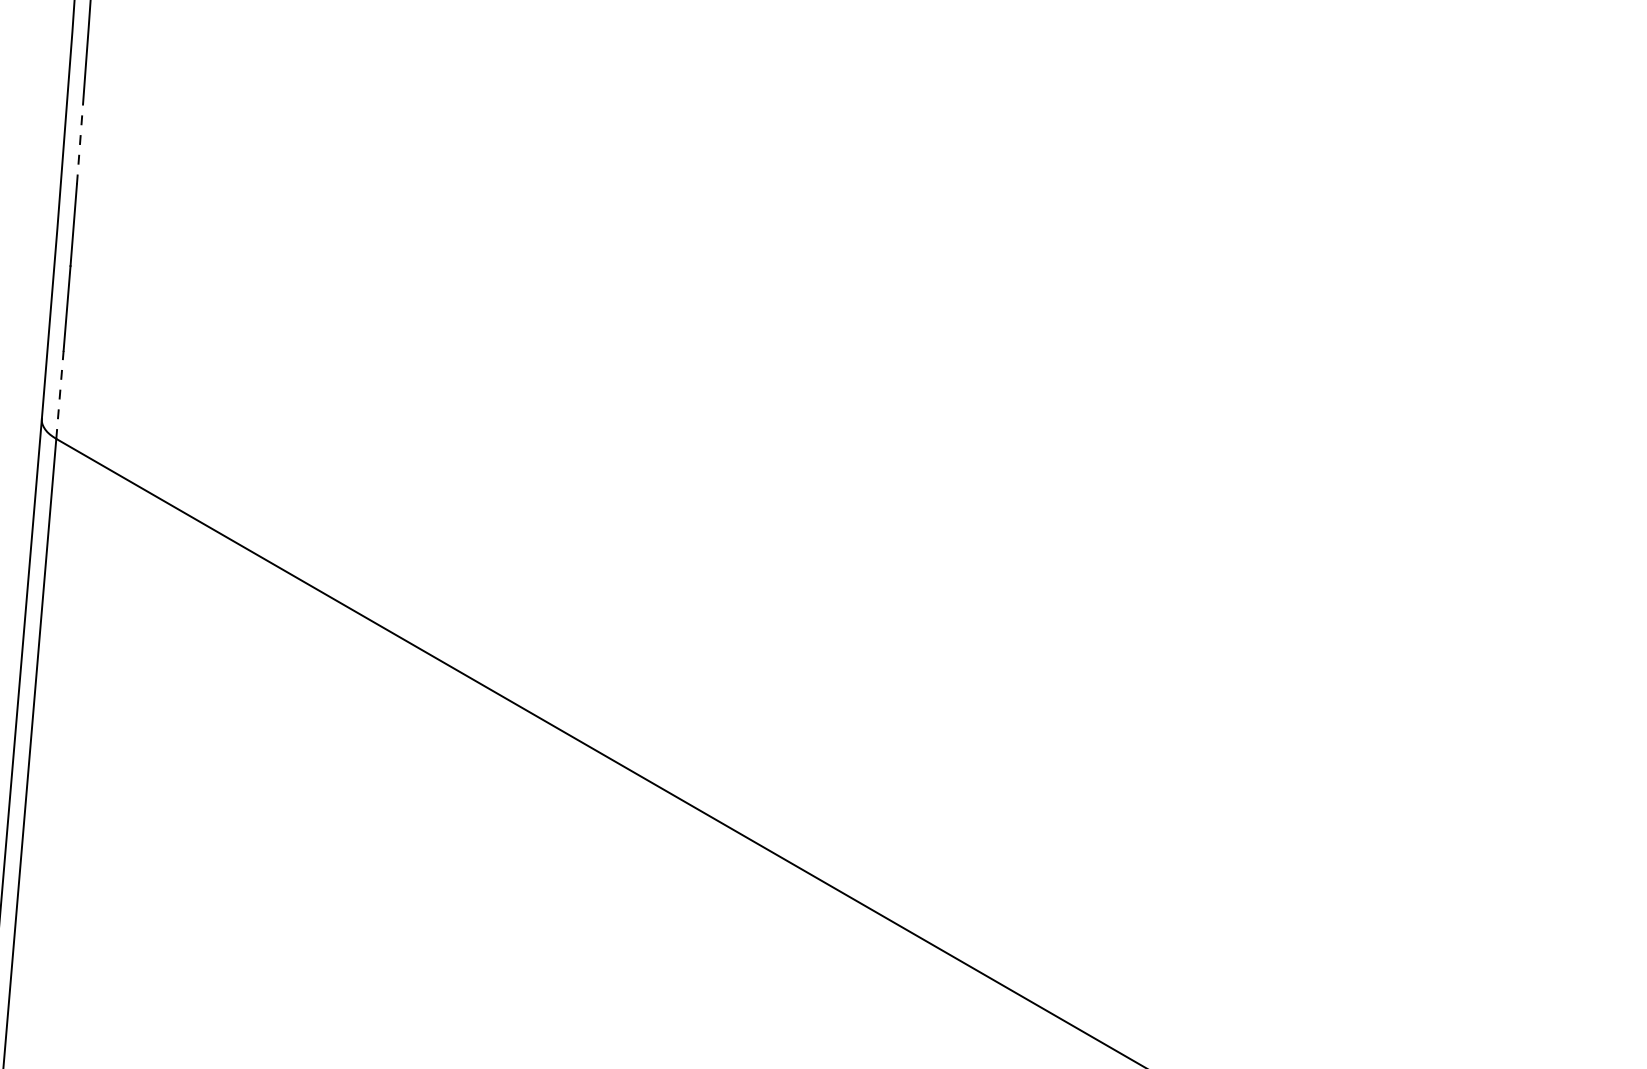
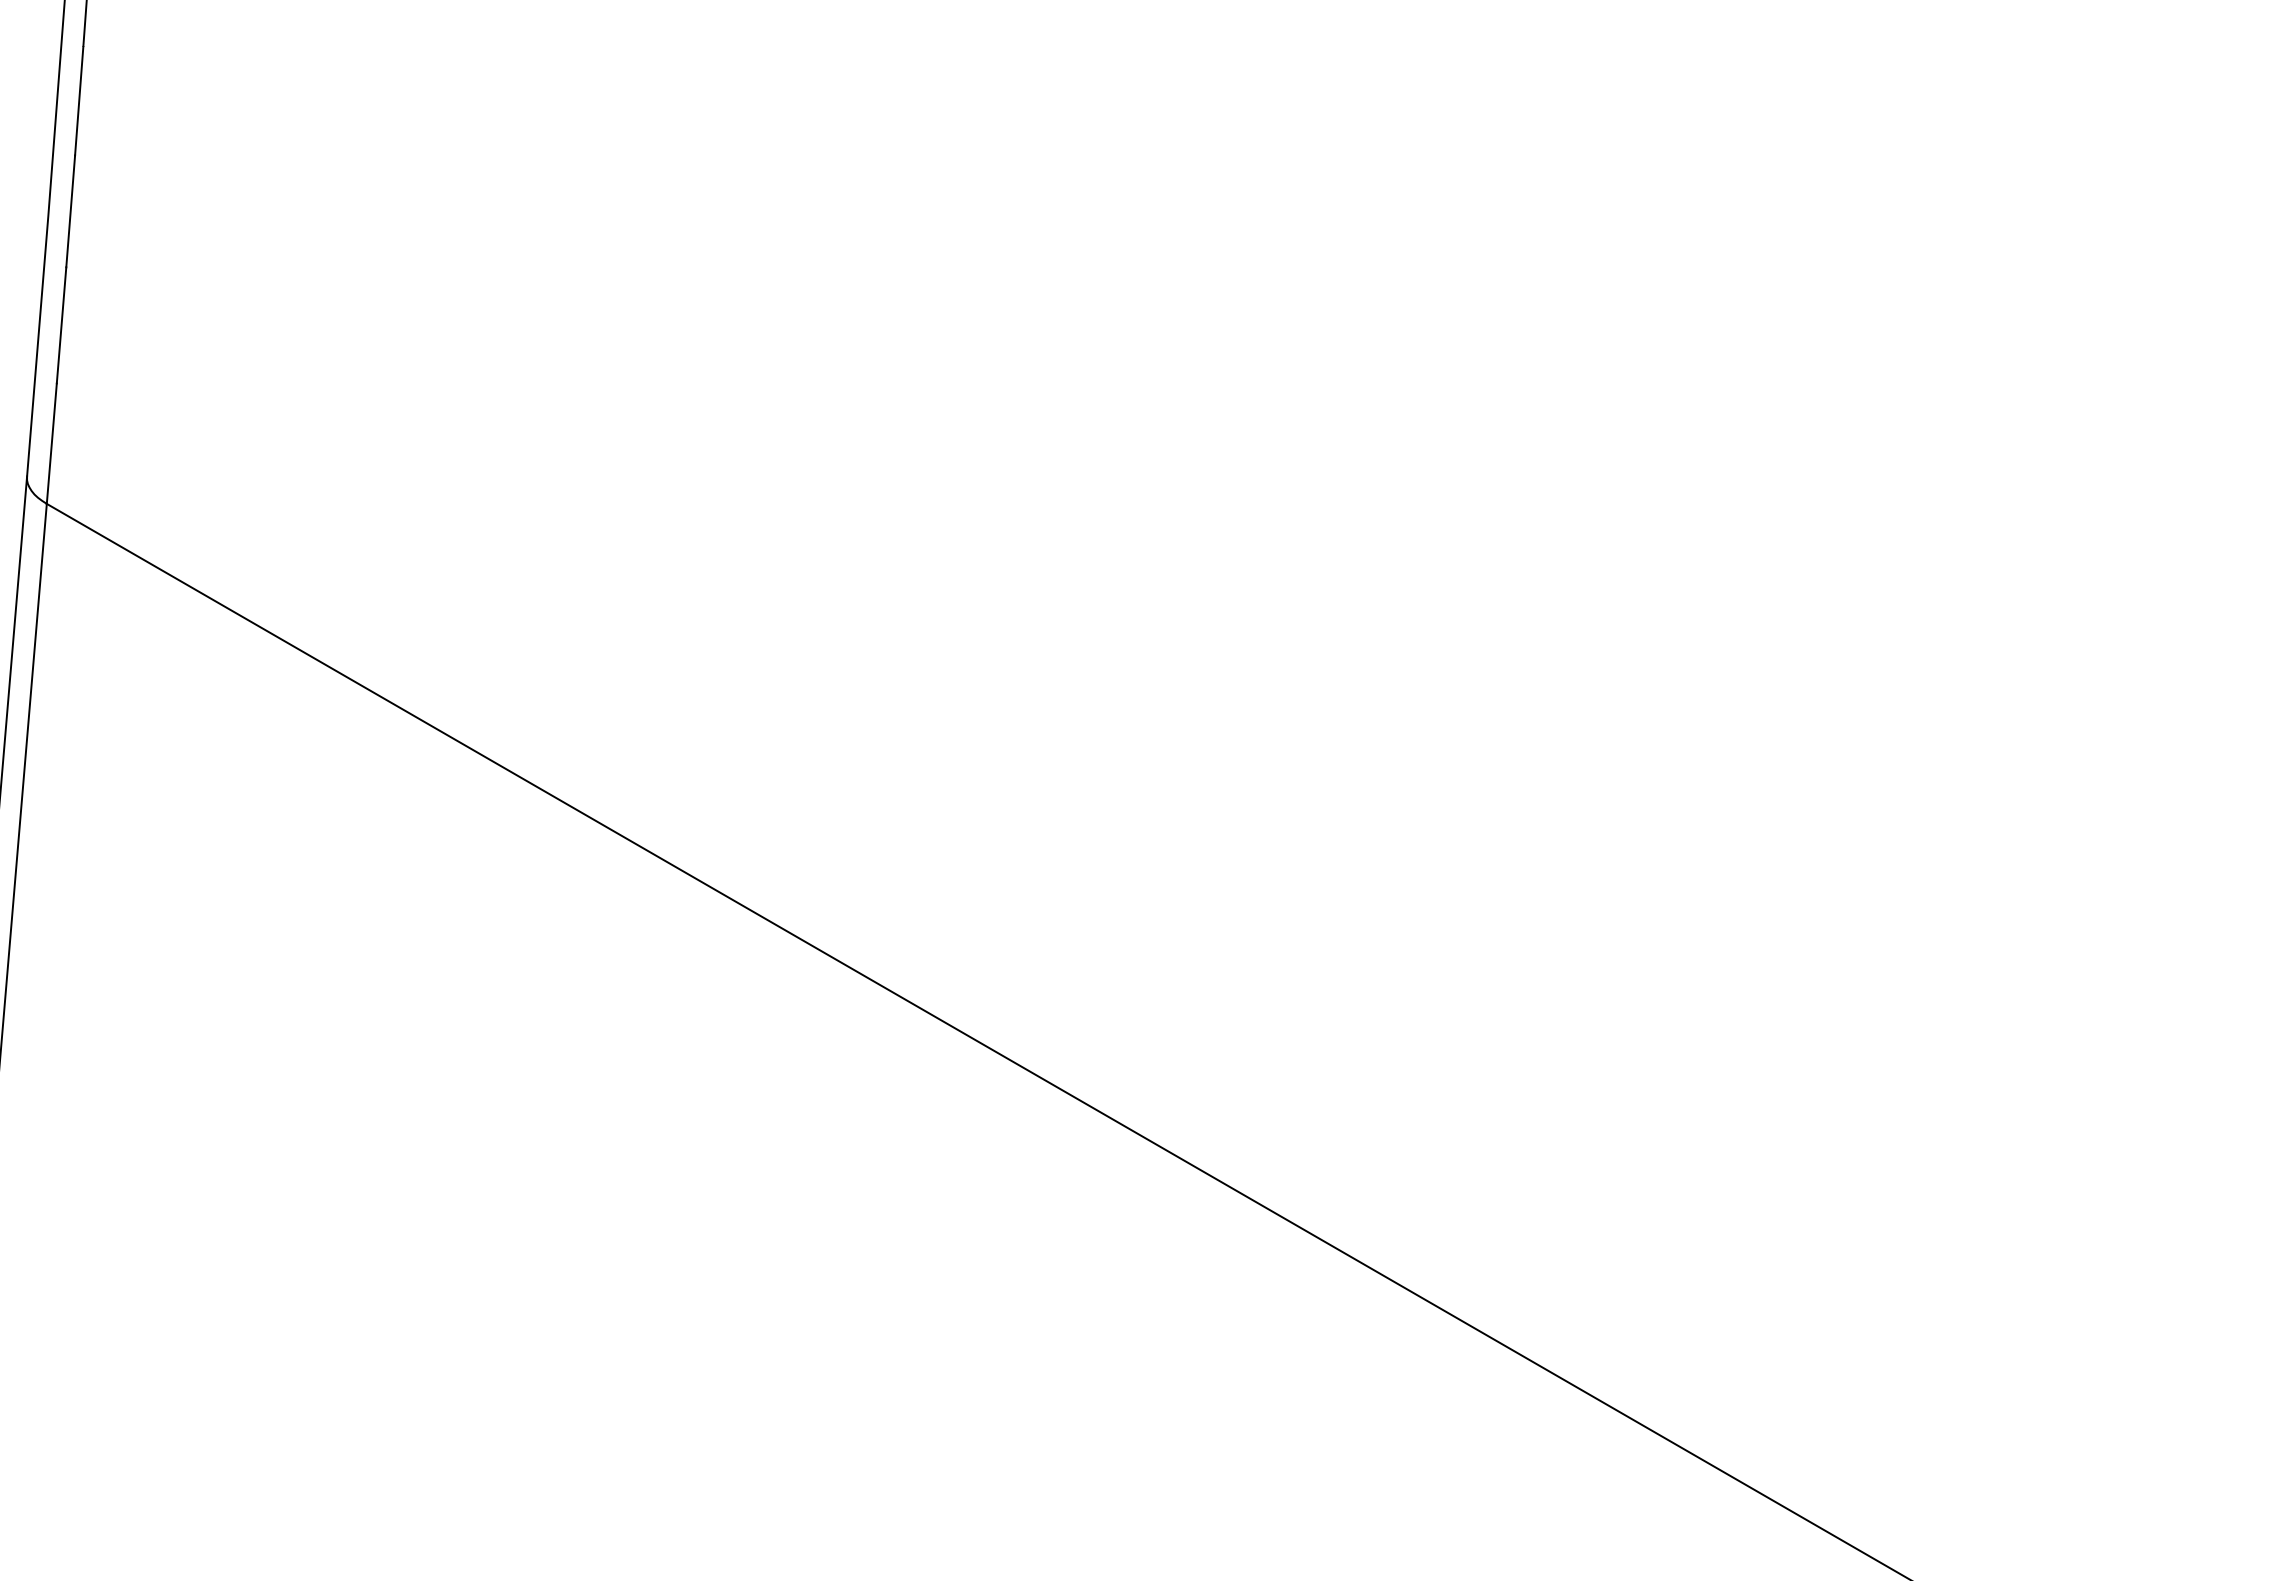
line: (80, 144) -> (79, 100), dashed -> solid
line: (59, 394) -> (51, 443), dashed -> solid

